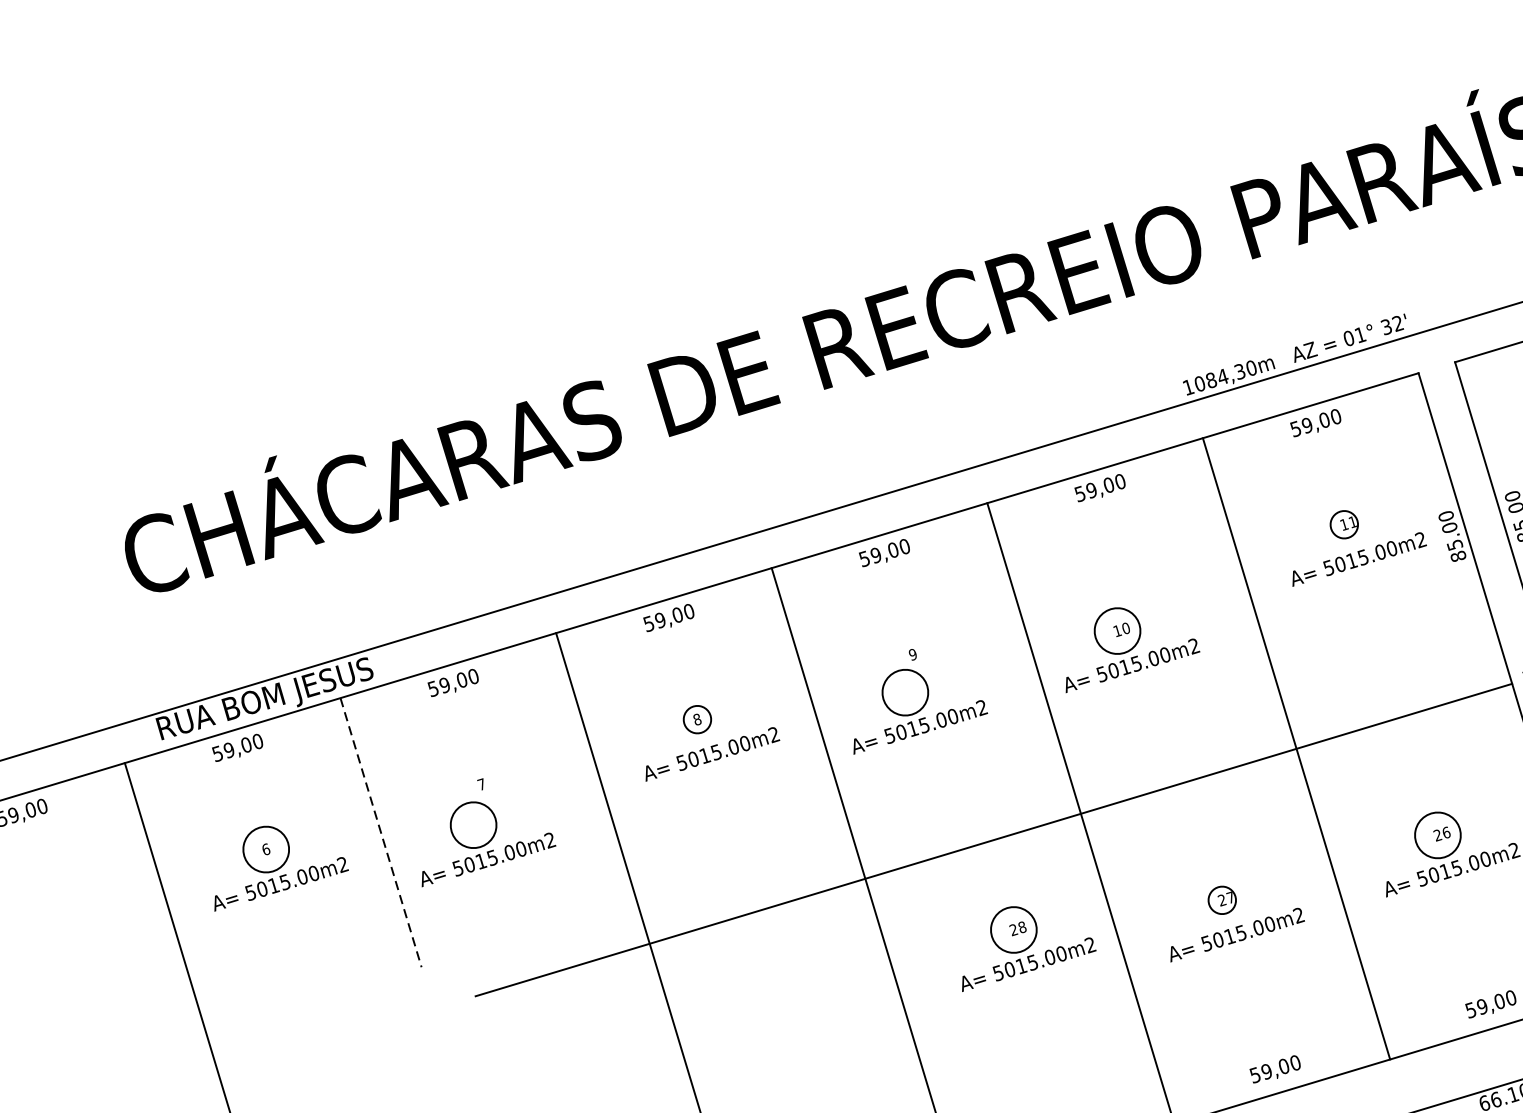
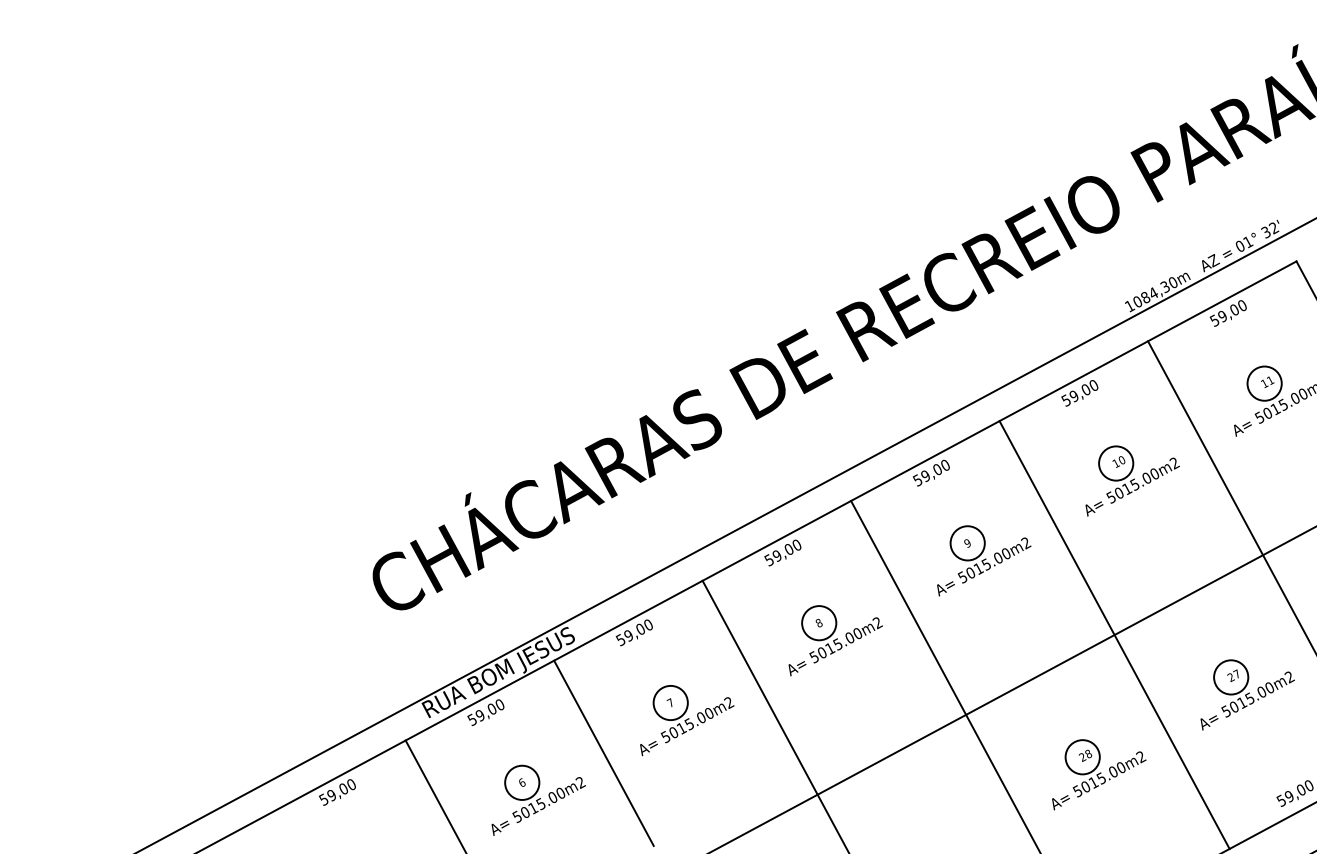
circle: (1344, 524) -> (1264, 383), size x1.67
part: (1134, 657) -> (1132, 480), moved
part: (922, 719) -> (984, 560), moved
circle: (697, 720) -> (819, 623), size x1.67
line: (381, 833) -> (604, 753), dashed -> solid
part: (490, 852) -> (687, 720), moved
circle: (1222, 900) -> (1231, 677), size x1.67
part: (1031, 957) -> (1099, 774), moved

